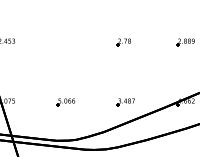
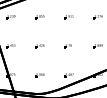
part: (64, 43) -> (39, 46), added

